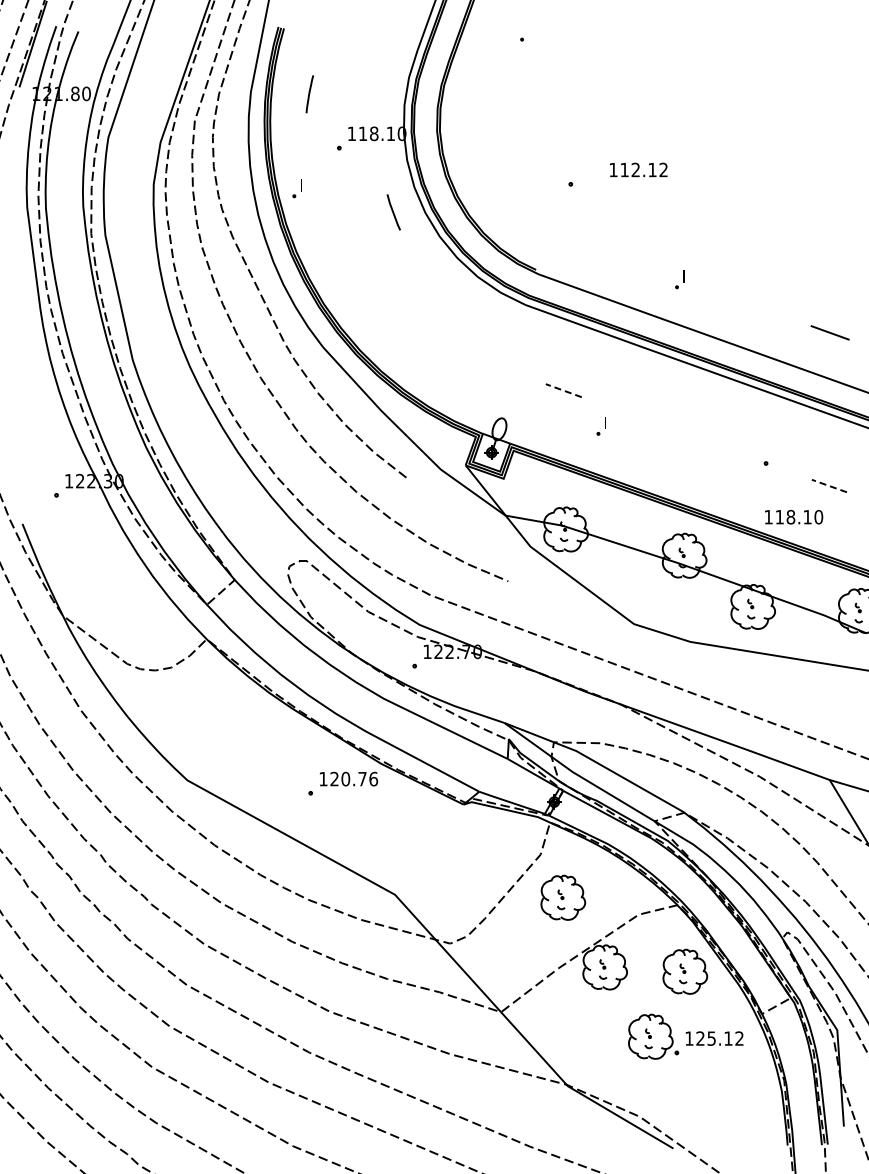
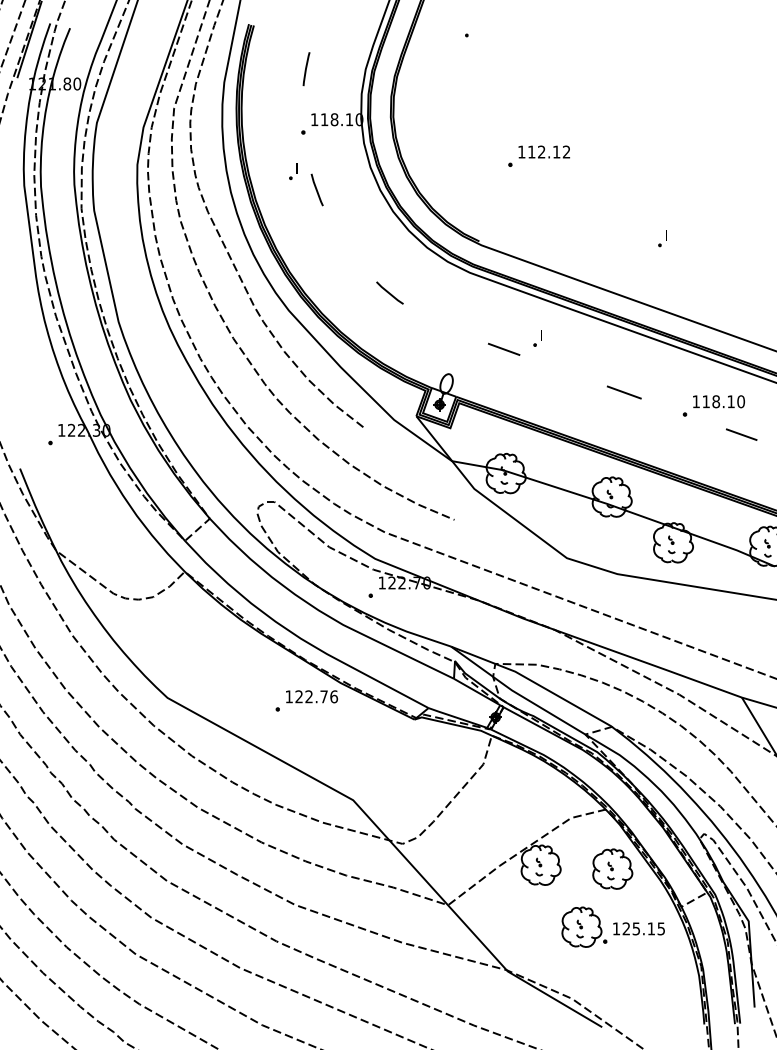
line: (309, 94) -> (306, 69), moved
text: (638, 169) -> (544, 151), moved
part: (296, 188) -> (292, 171), moved
line: (393, 212) -> (316, 190), moved
part: (679, 279) -> (662, 238), moved
line: (435, 327) -> (389, 292), added
line: (829, 332) -> (623, 392), moved
line: (563, 390) -> (503, 349), dashed -> solid
part: (600, 426) -> (536, 338), moved
line: (829, 486) -> (741, 435), dashed -> solid
text: (794, 517) -> (719, 402), moved
text: (345, 778) -> (308, 696), 120.76 -> 122.76
part: (563, 897) -> (503, 802), removed
text: (739, 1038) -> (661, 928), 125.12 -> 125.15

